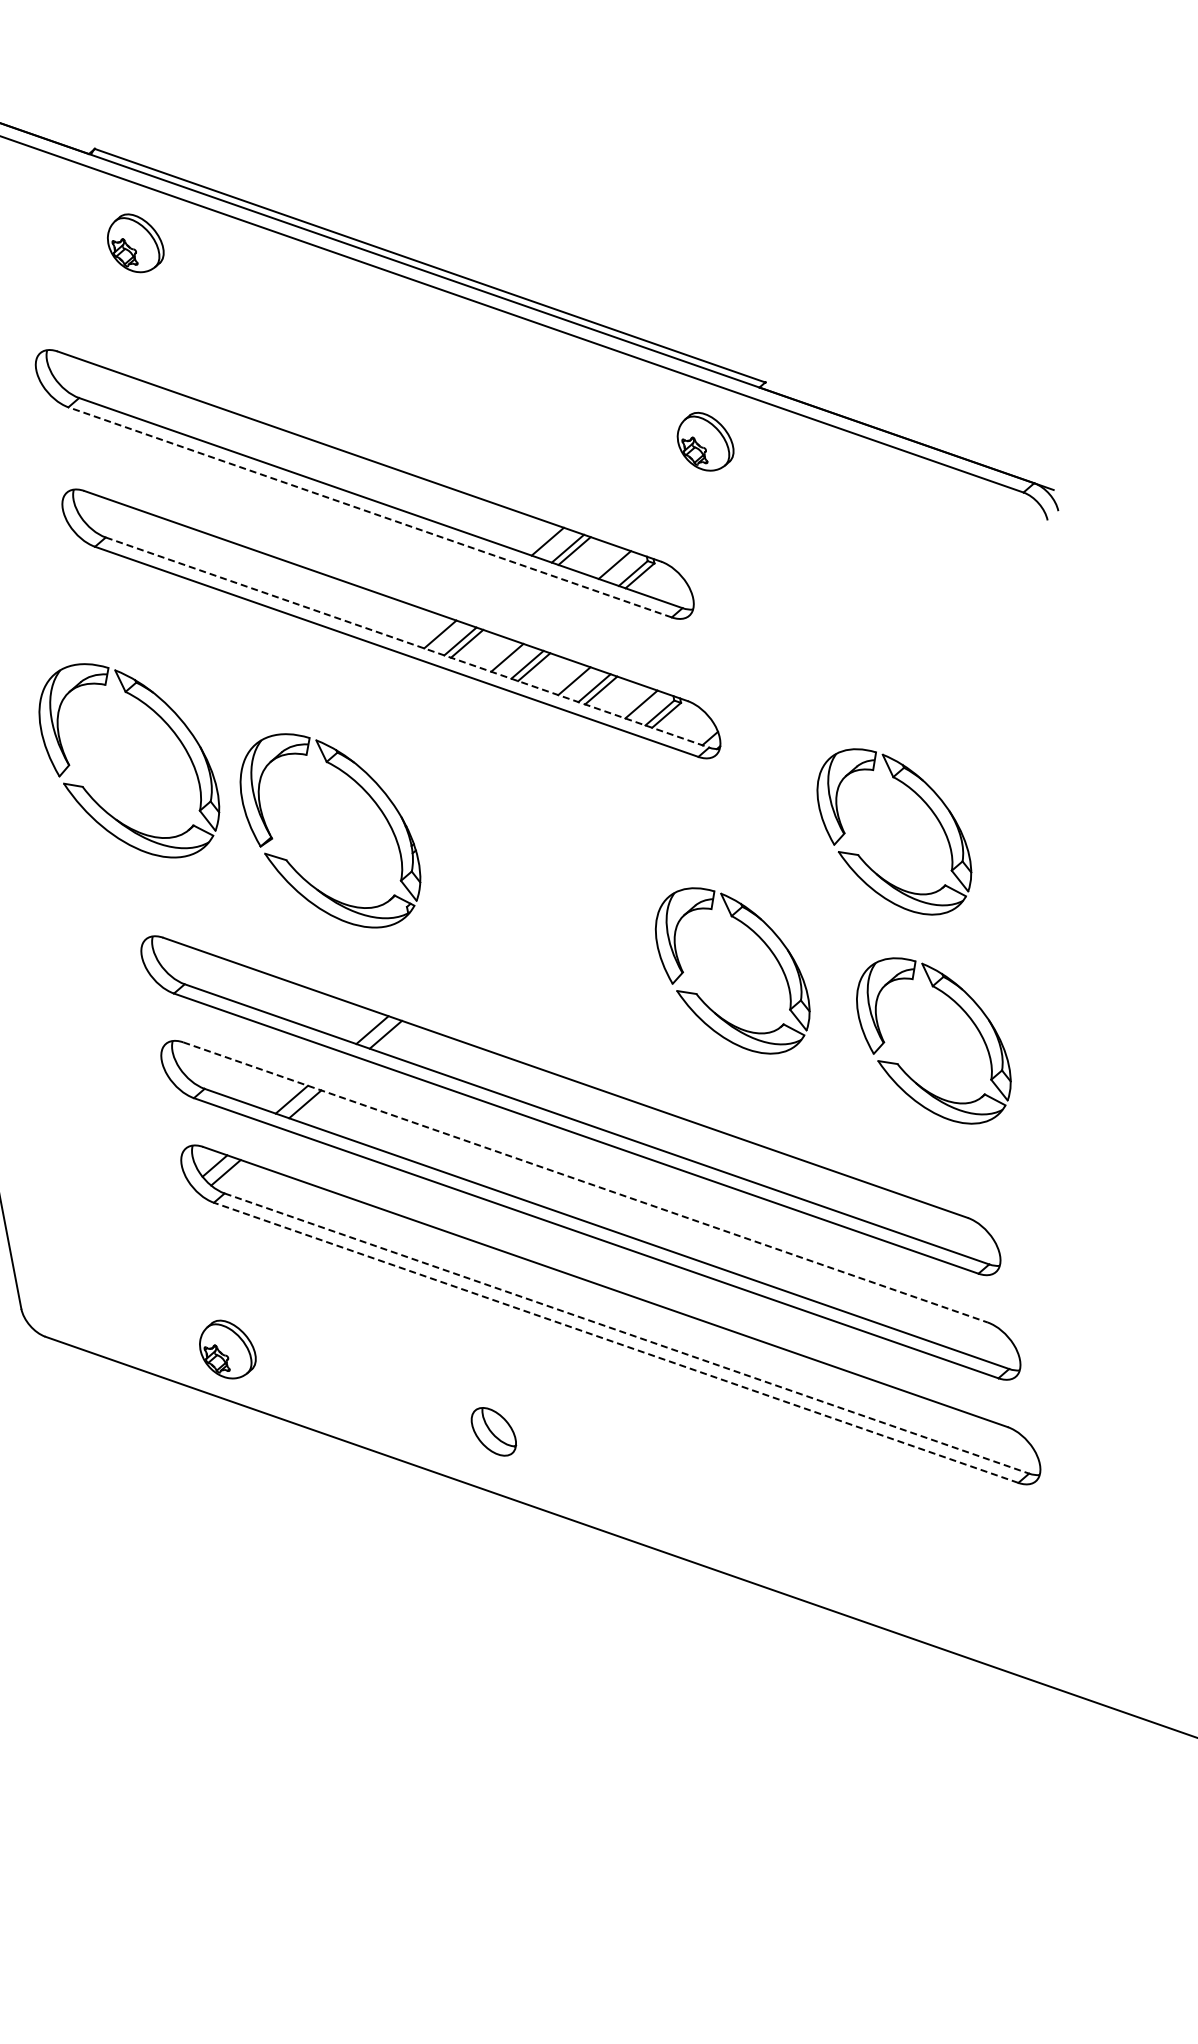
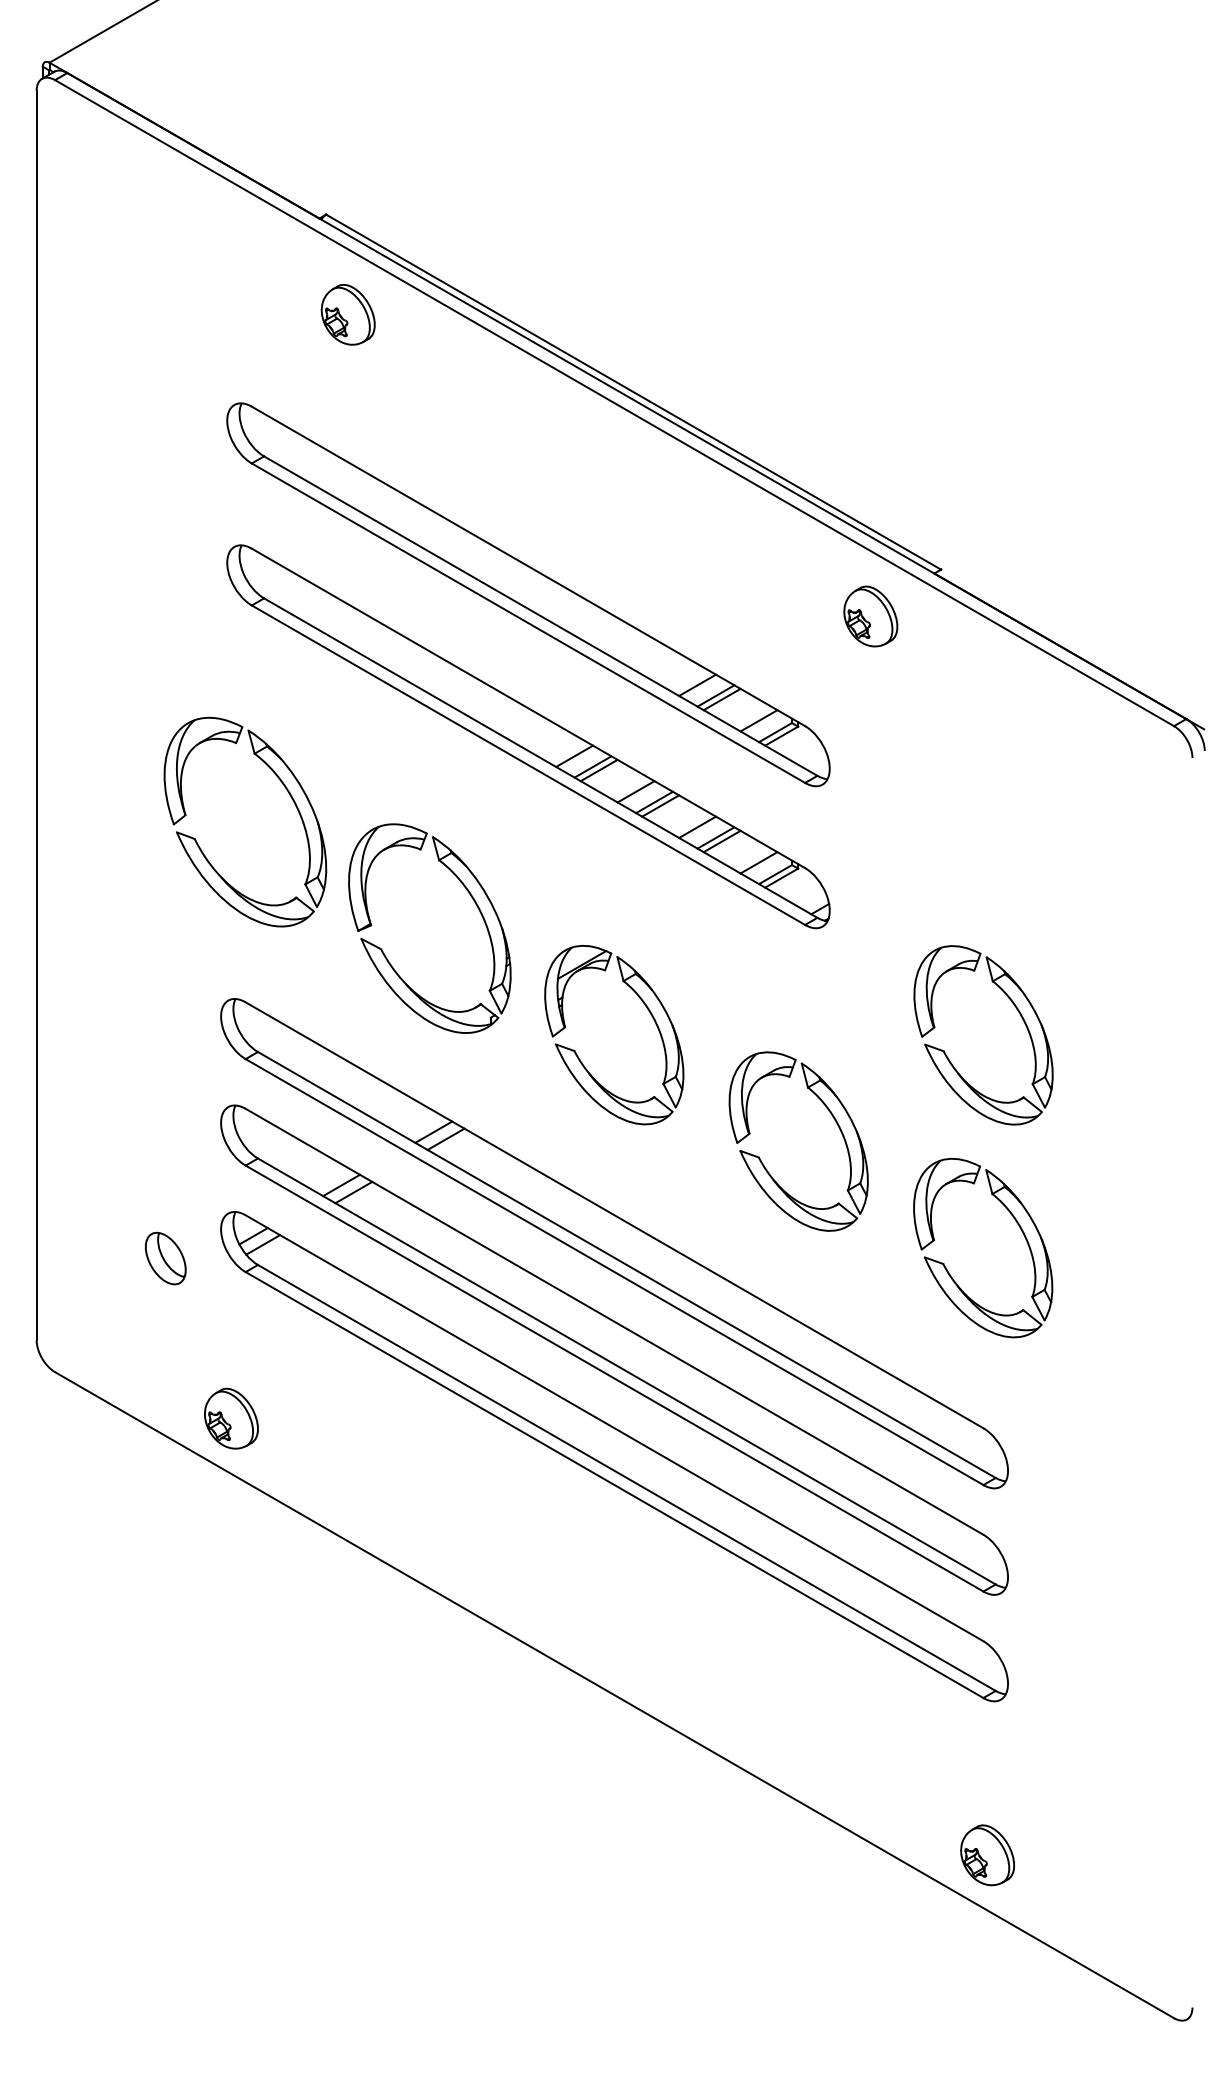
line: (369, 511) -> (528, 622), dashed -> solid
line: (408, 642) -> (541, 758), dashed -> solid
part: (560, 871) -> (648, 1011), added
line: (585, 1182) -> (614, 1321), dashed -> solid
line: (626, 1333) -> (626, 1477), dashed -> solid
line: (616, 1343) -> (614, 1485), dashed -> solid
part: (493, 1431) -> (165, 1258), moved
part: (1051, 1636) -> (987, 1855), added

